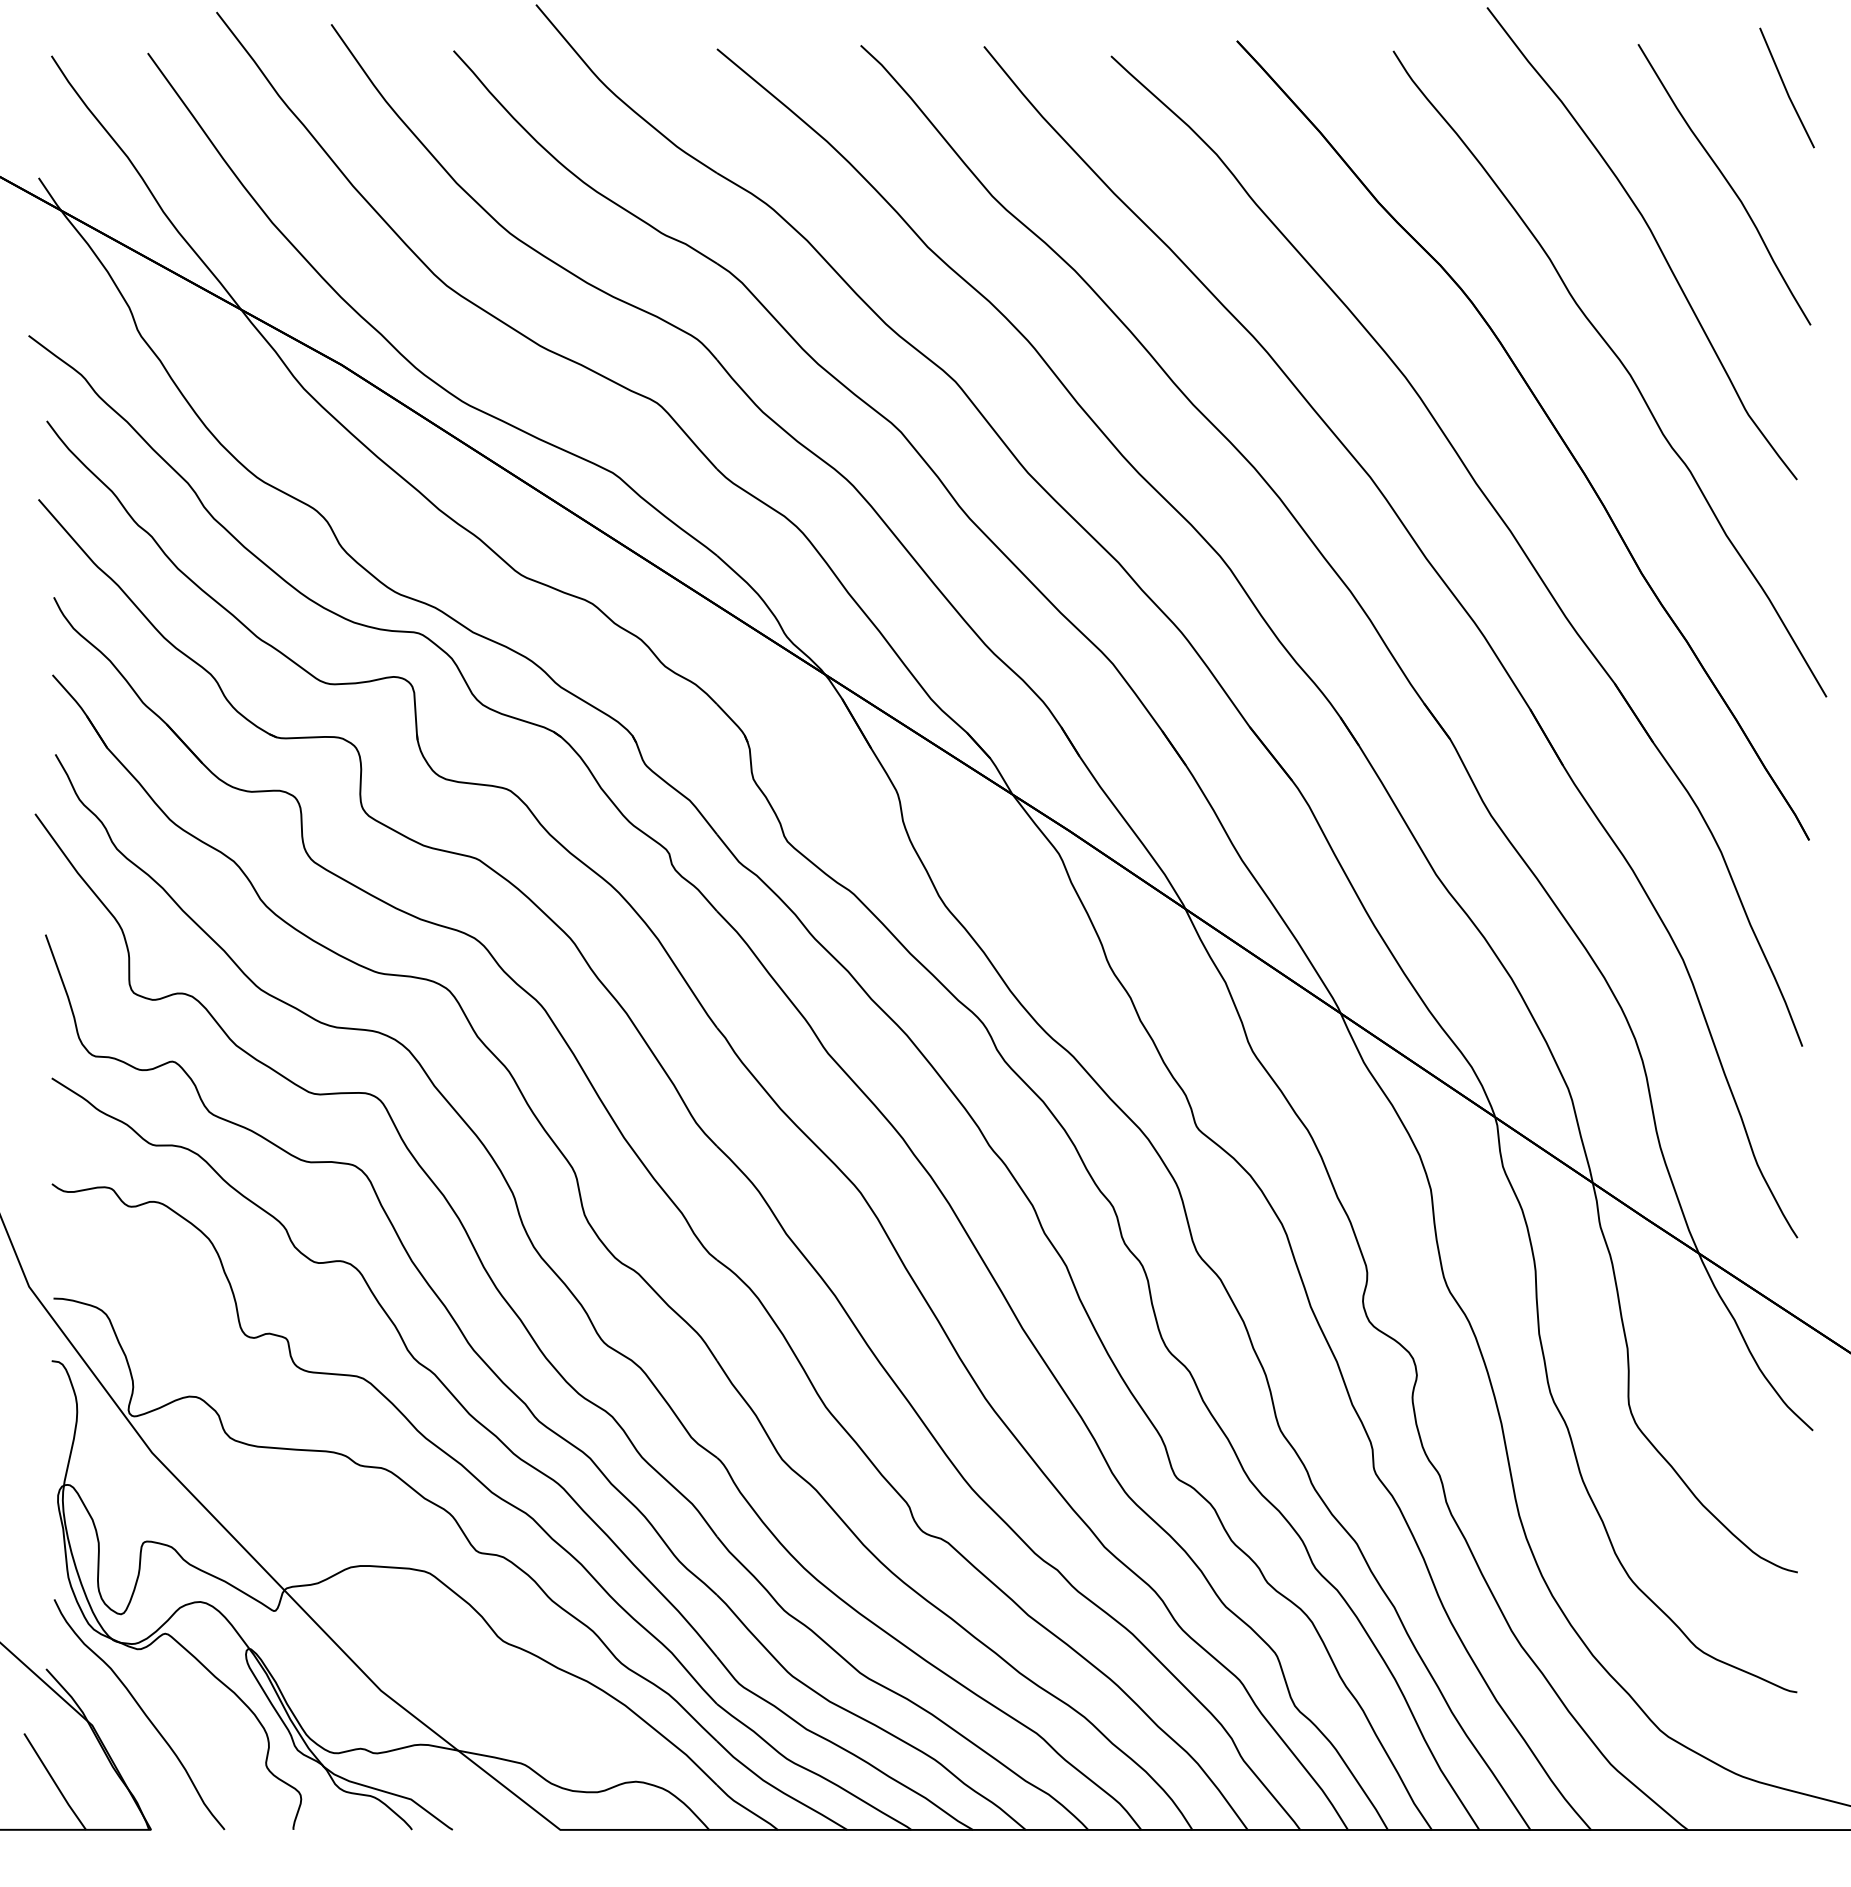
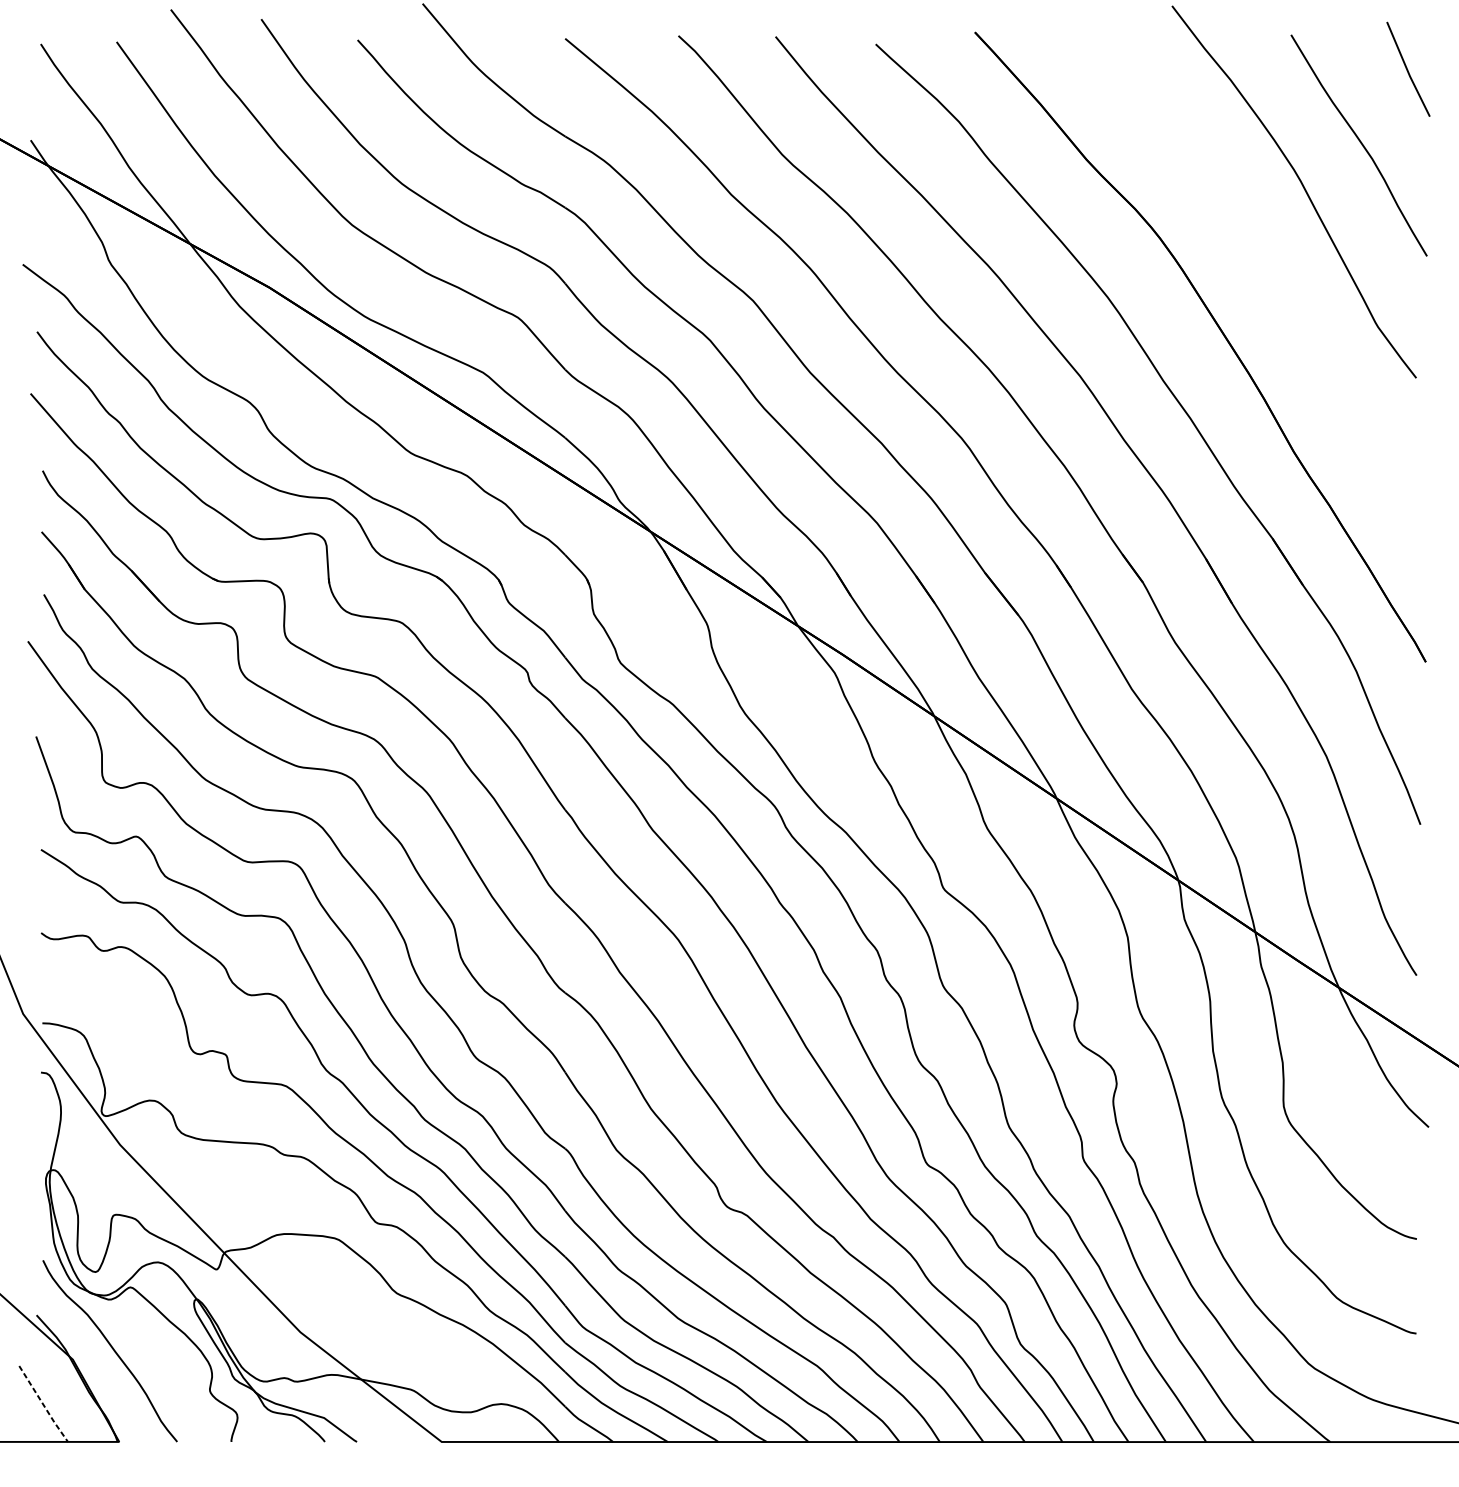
curve: (1621, 364) -> (1277, 287), removed
line: (55, 1783) -> (43, 1405), solid -> dashed

